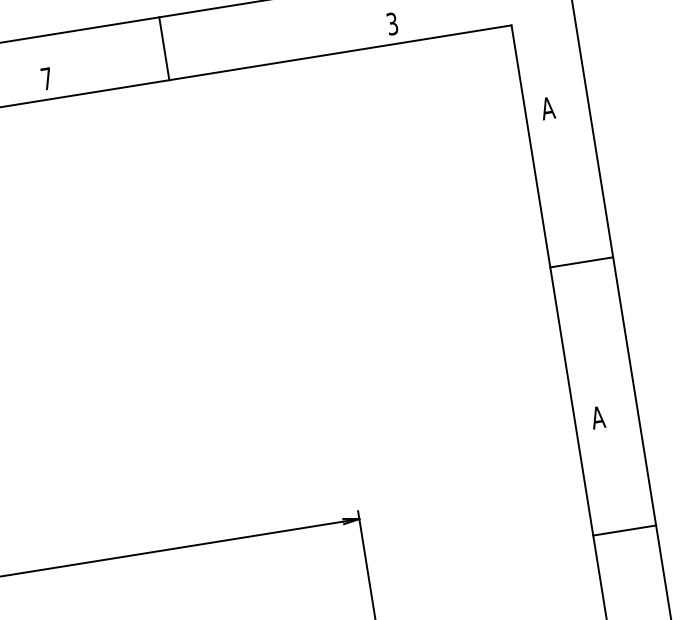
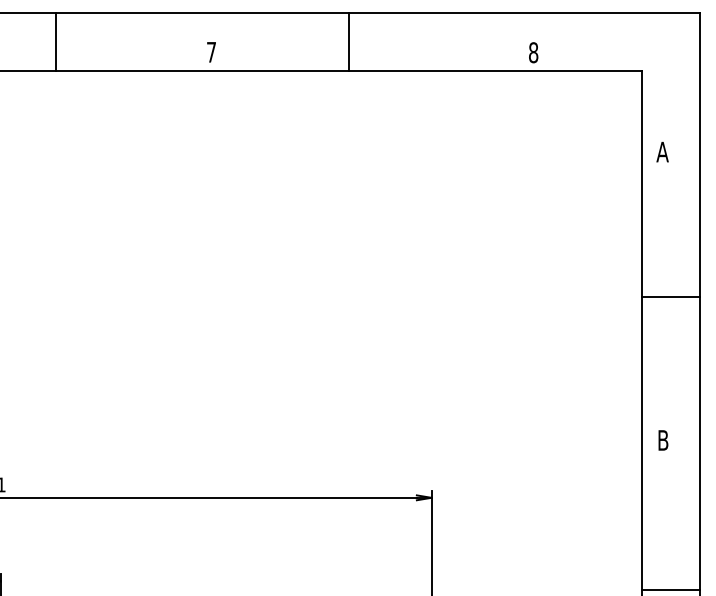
text: (392, 23) -> (533, 52), 3 -> 8
line: (163, 48) -> (348, 41), moved
text: (598, 417) -> (663, 440), A -> B
line: (624, 530) -> (670, 589), moved

